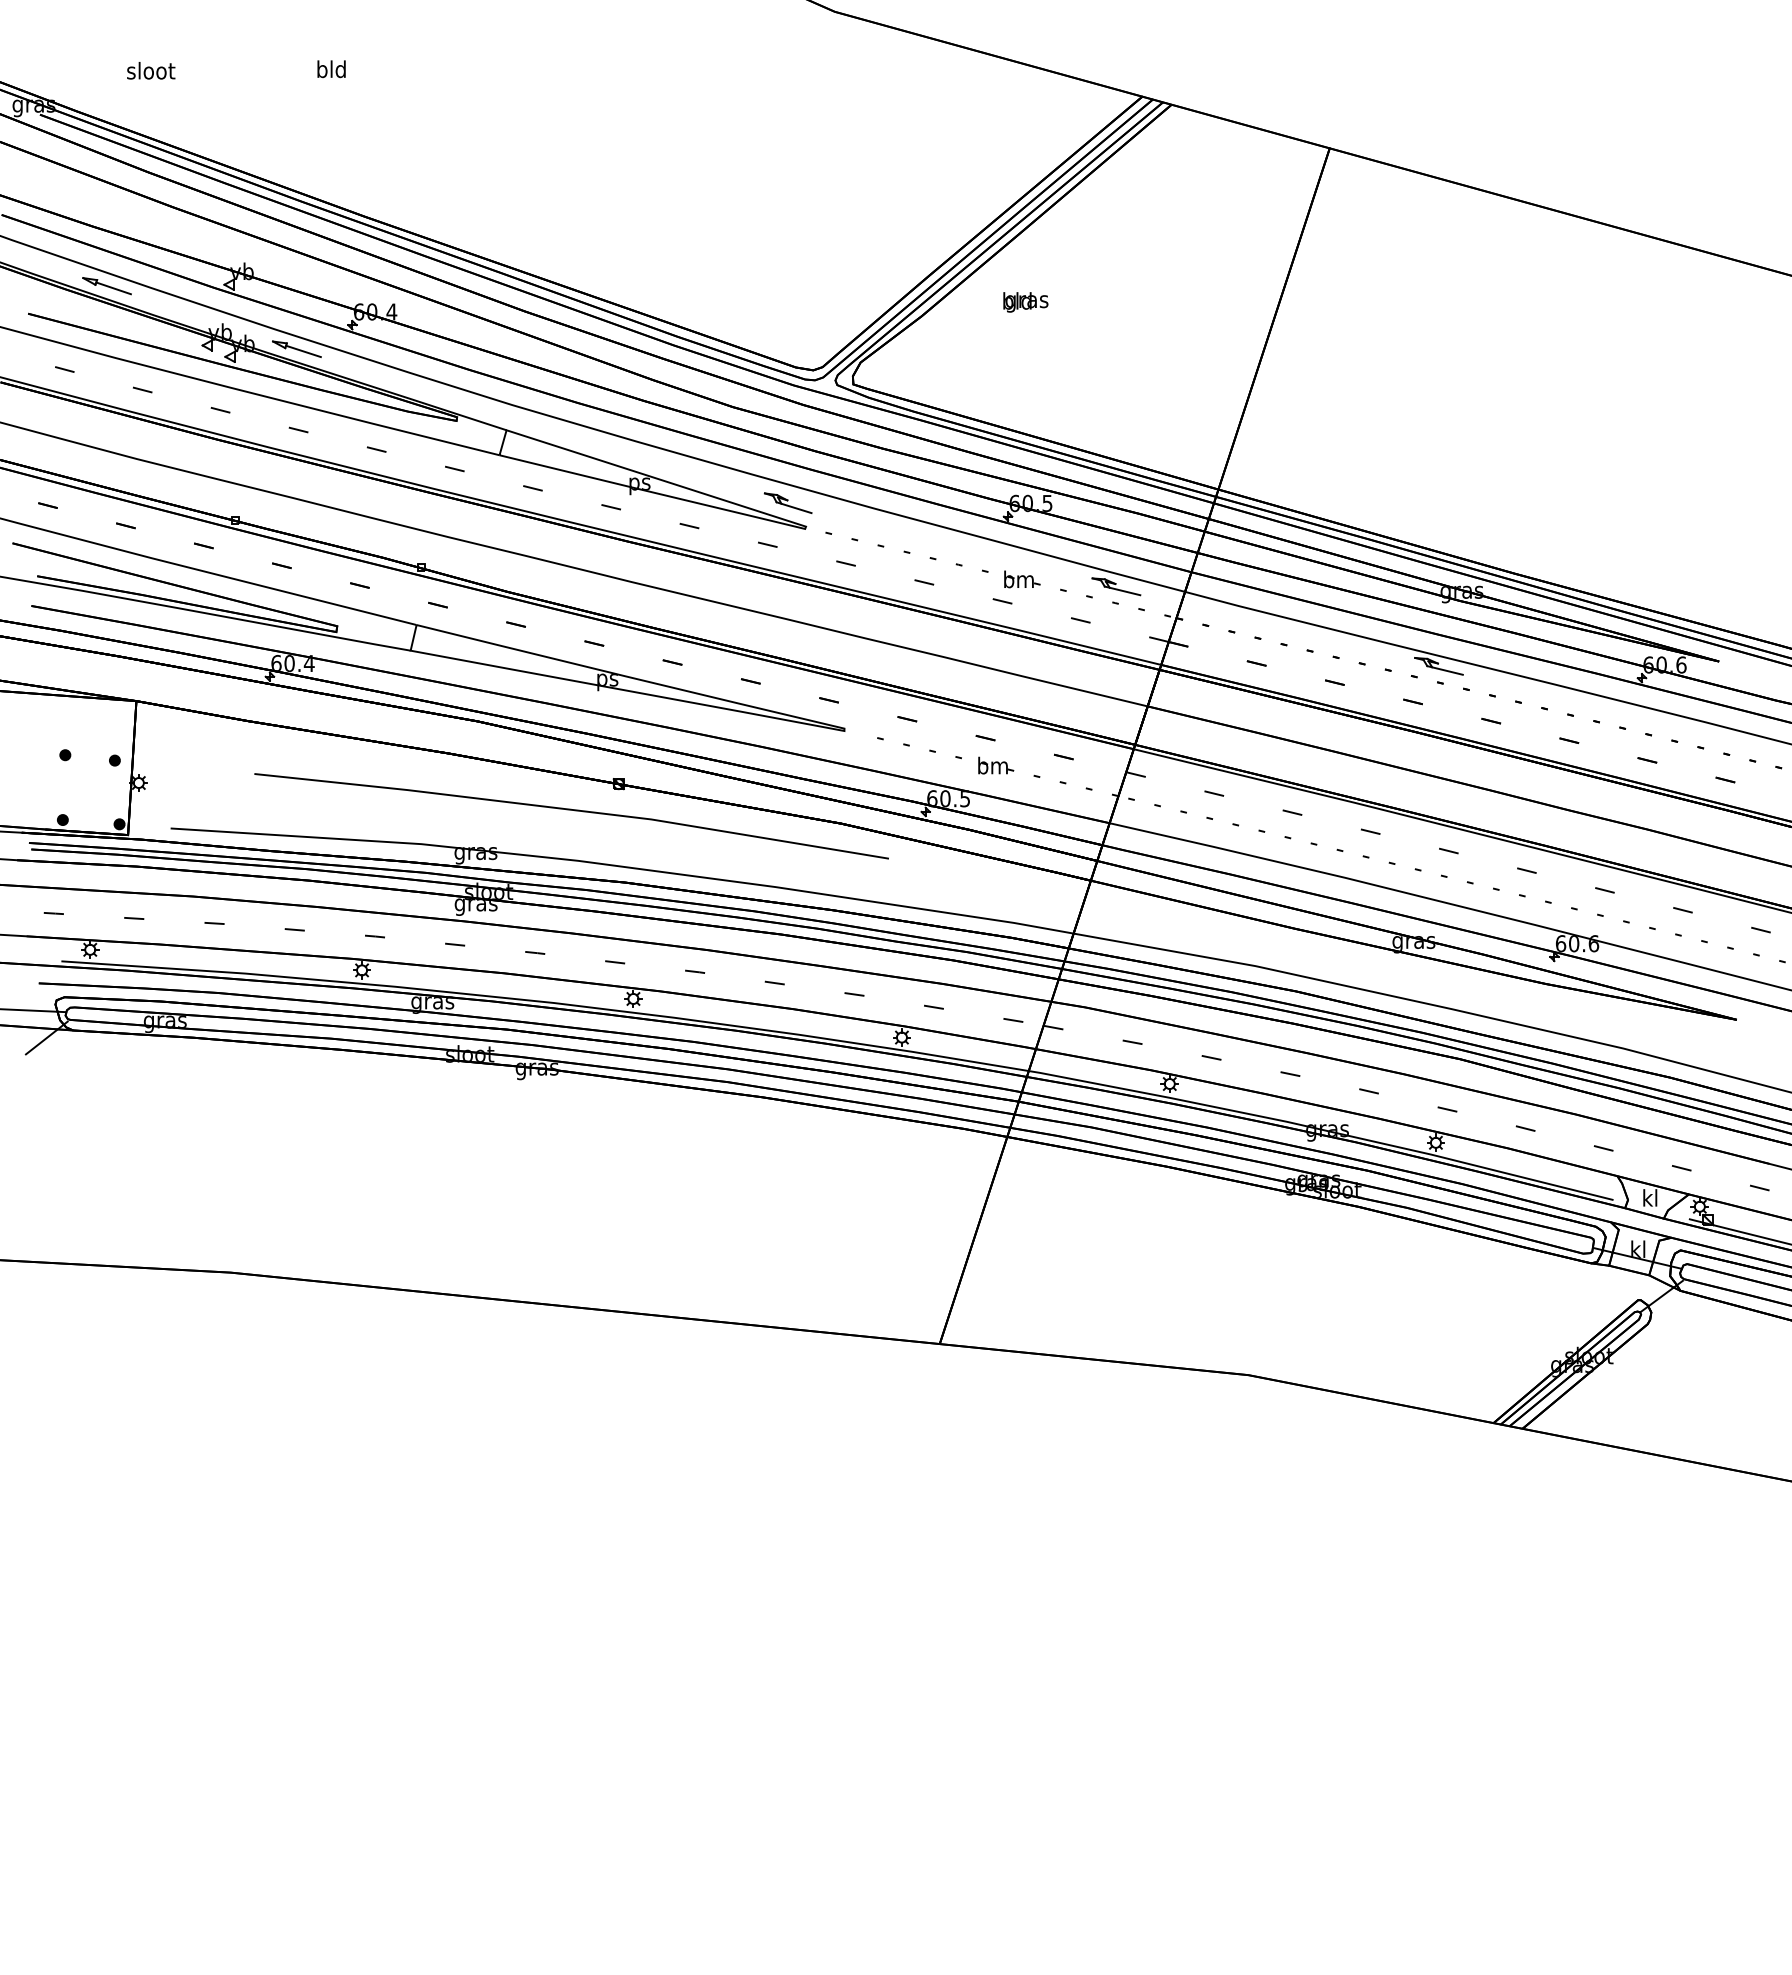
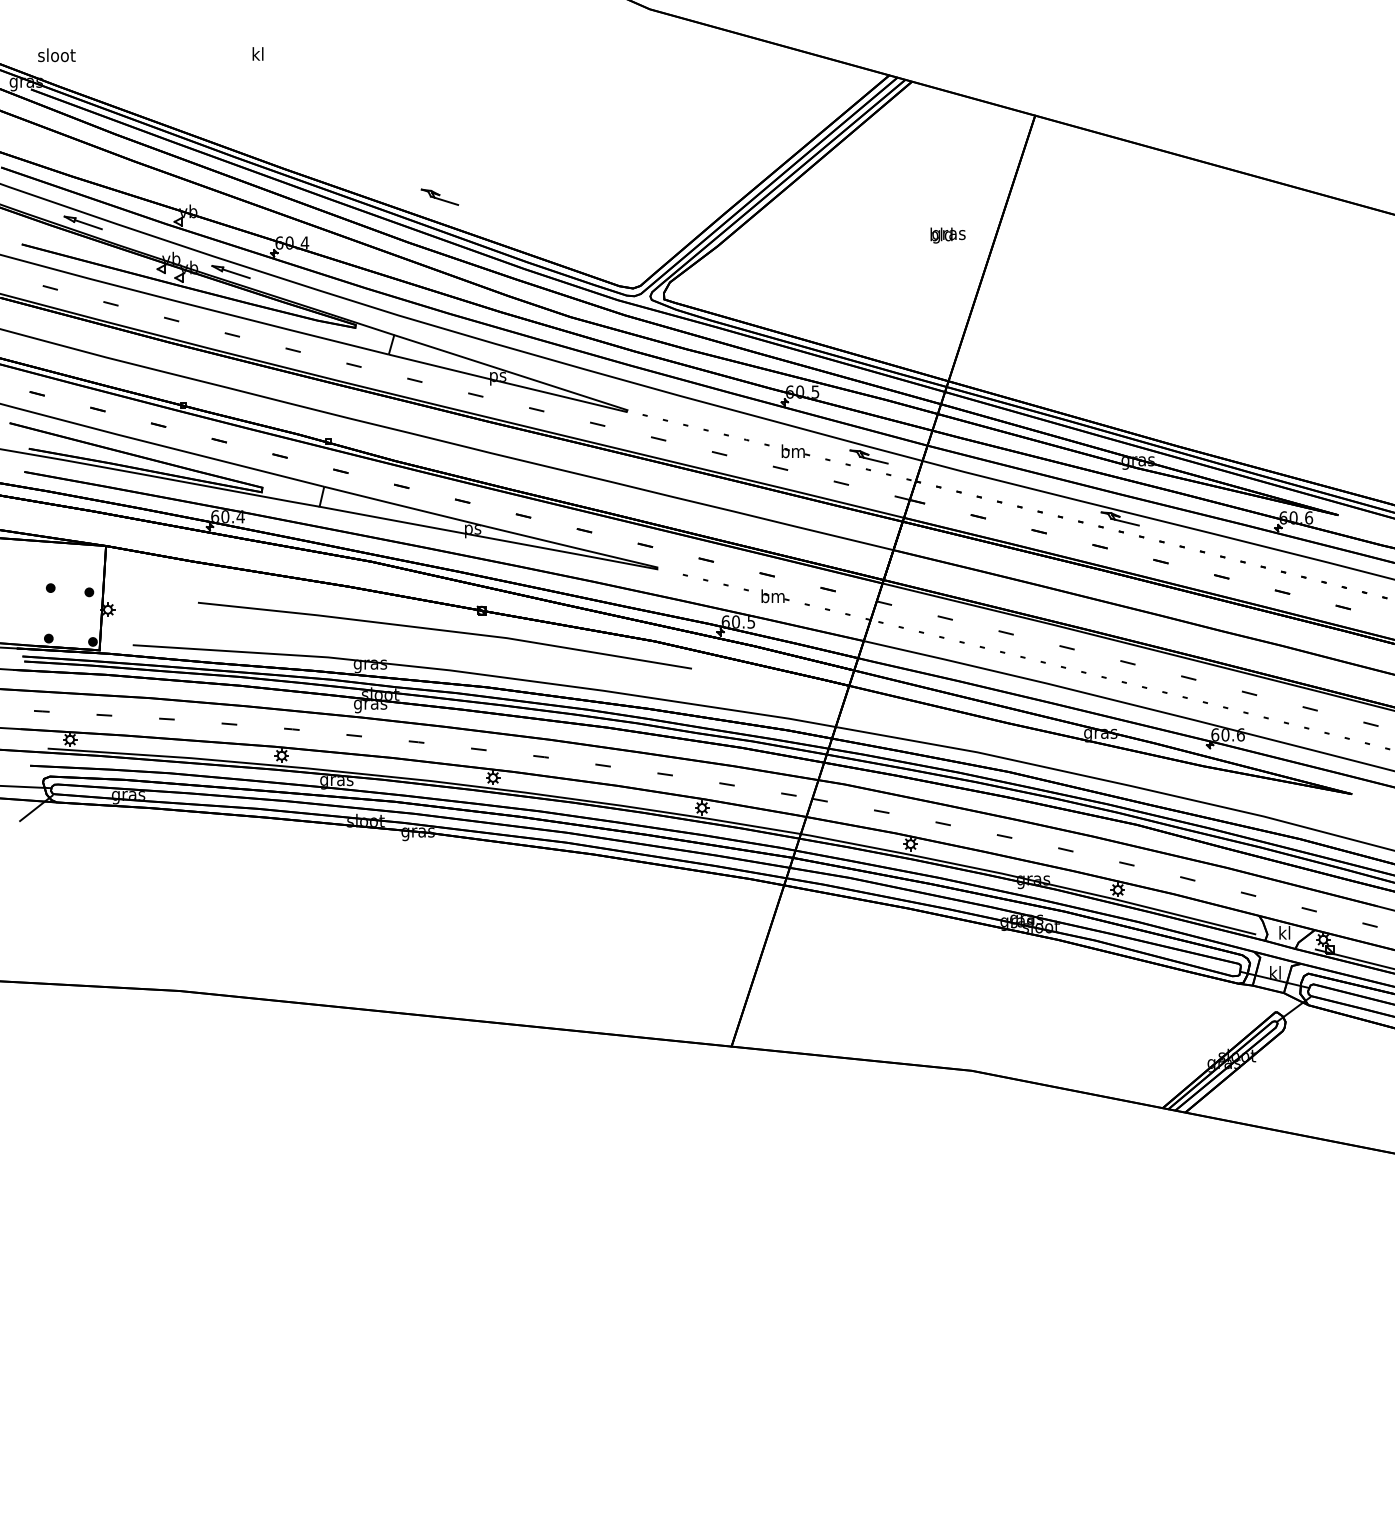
text: (331, 69) -> (257, 54), bld -> kl
text: (151, 70) -> (57, 55), moved
text: (1025, 302) -> (947, 235), moved
part: (787, 502) -> (439, 196), moved

